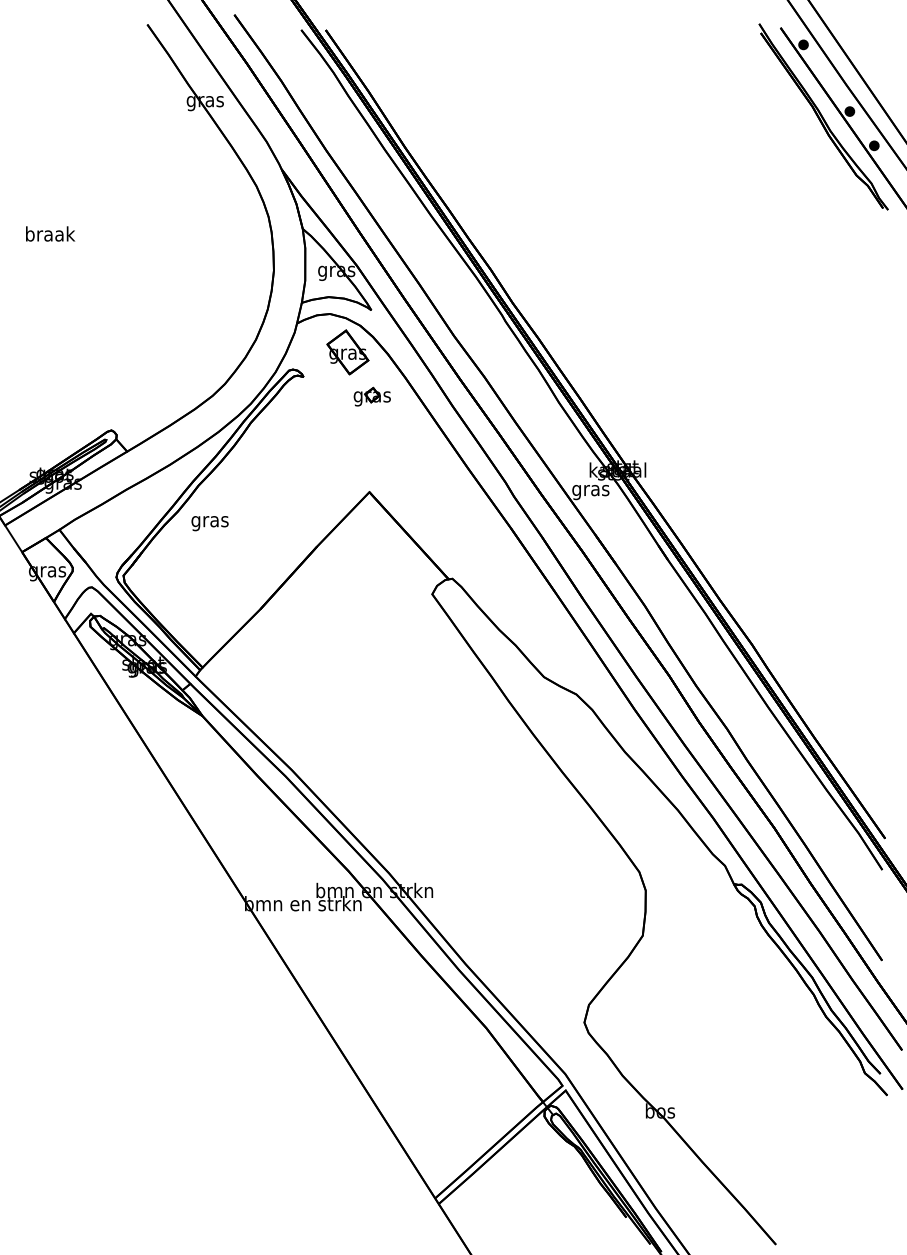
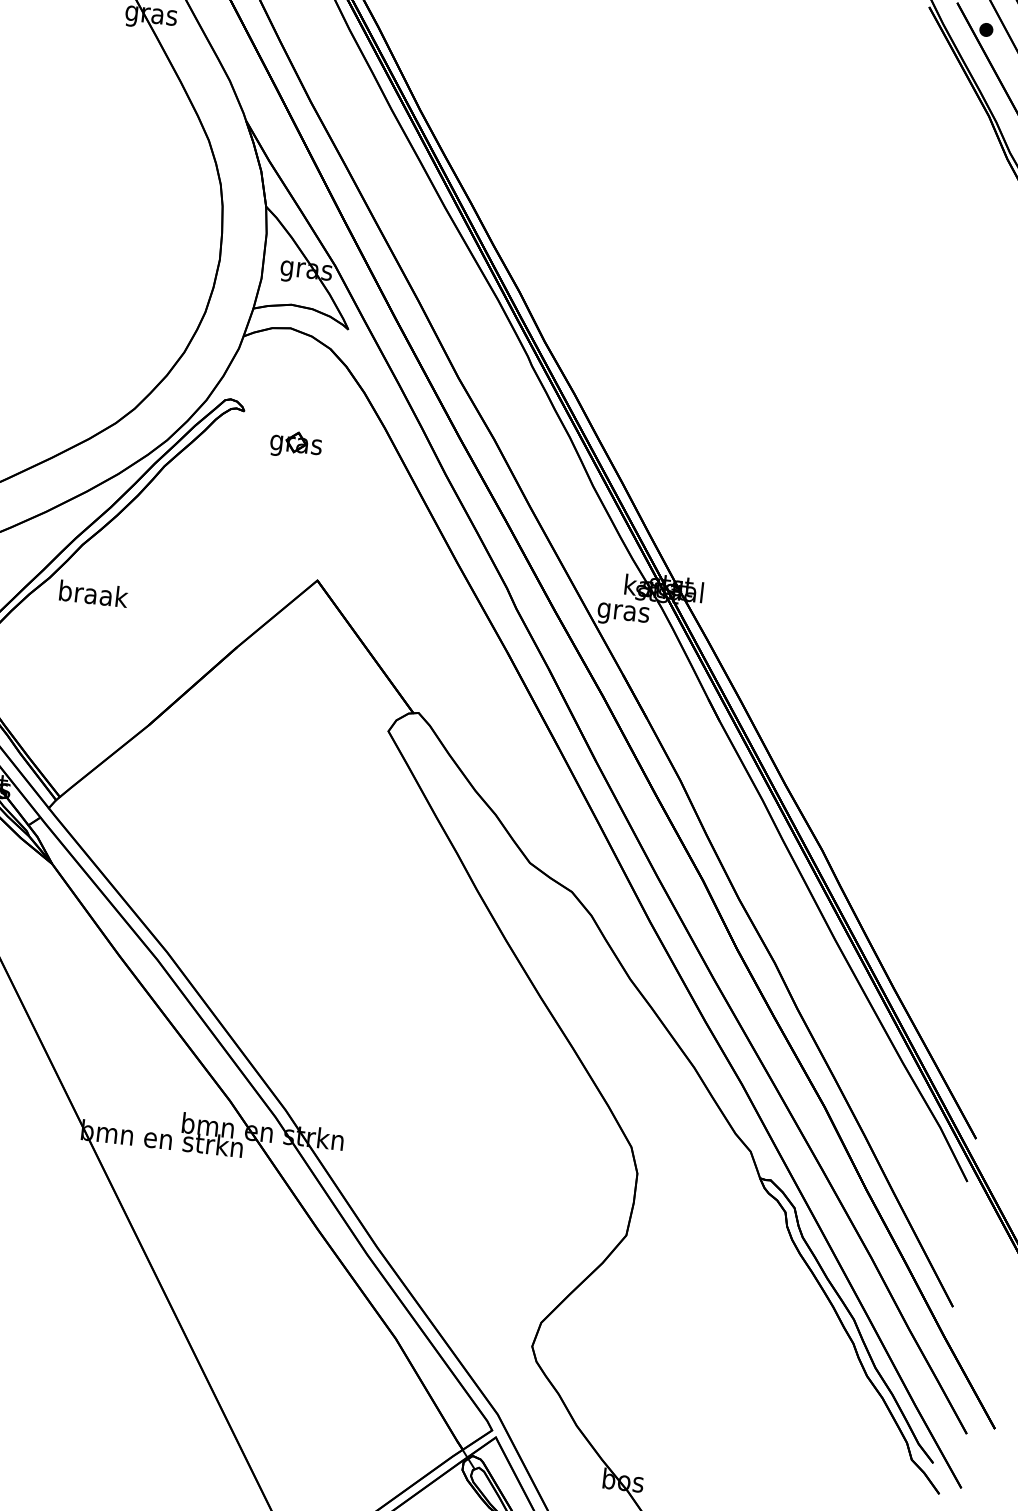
part: (347, 352) -> (308, 384), removed
part: (371, 396) -> (295, 444), moved
text: (210, 521) -> (93, 596), gras -> braak

